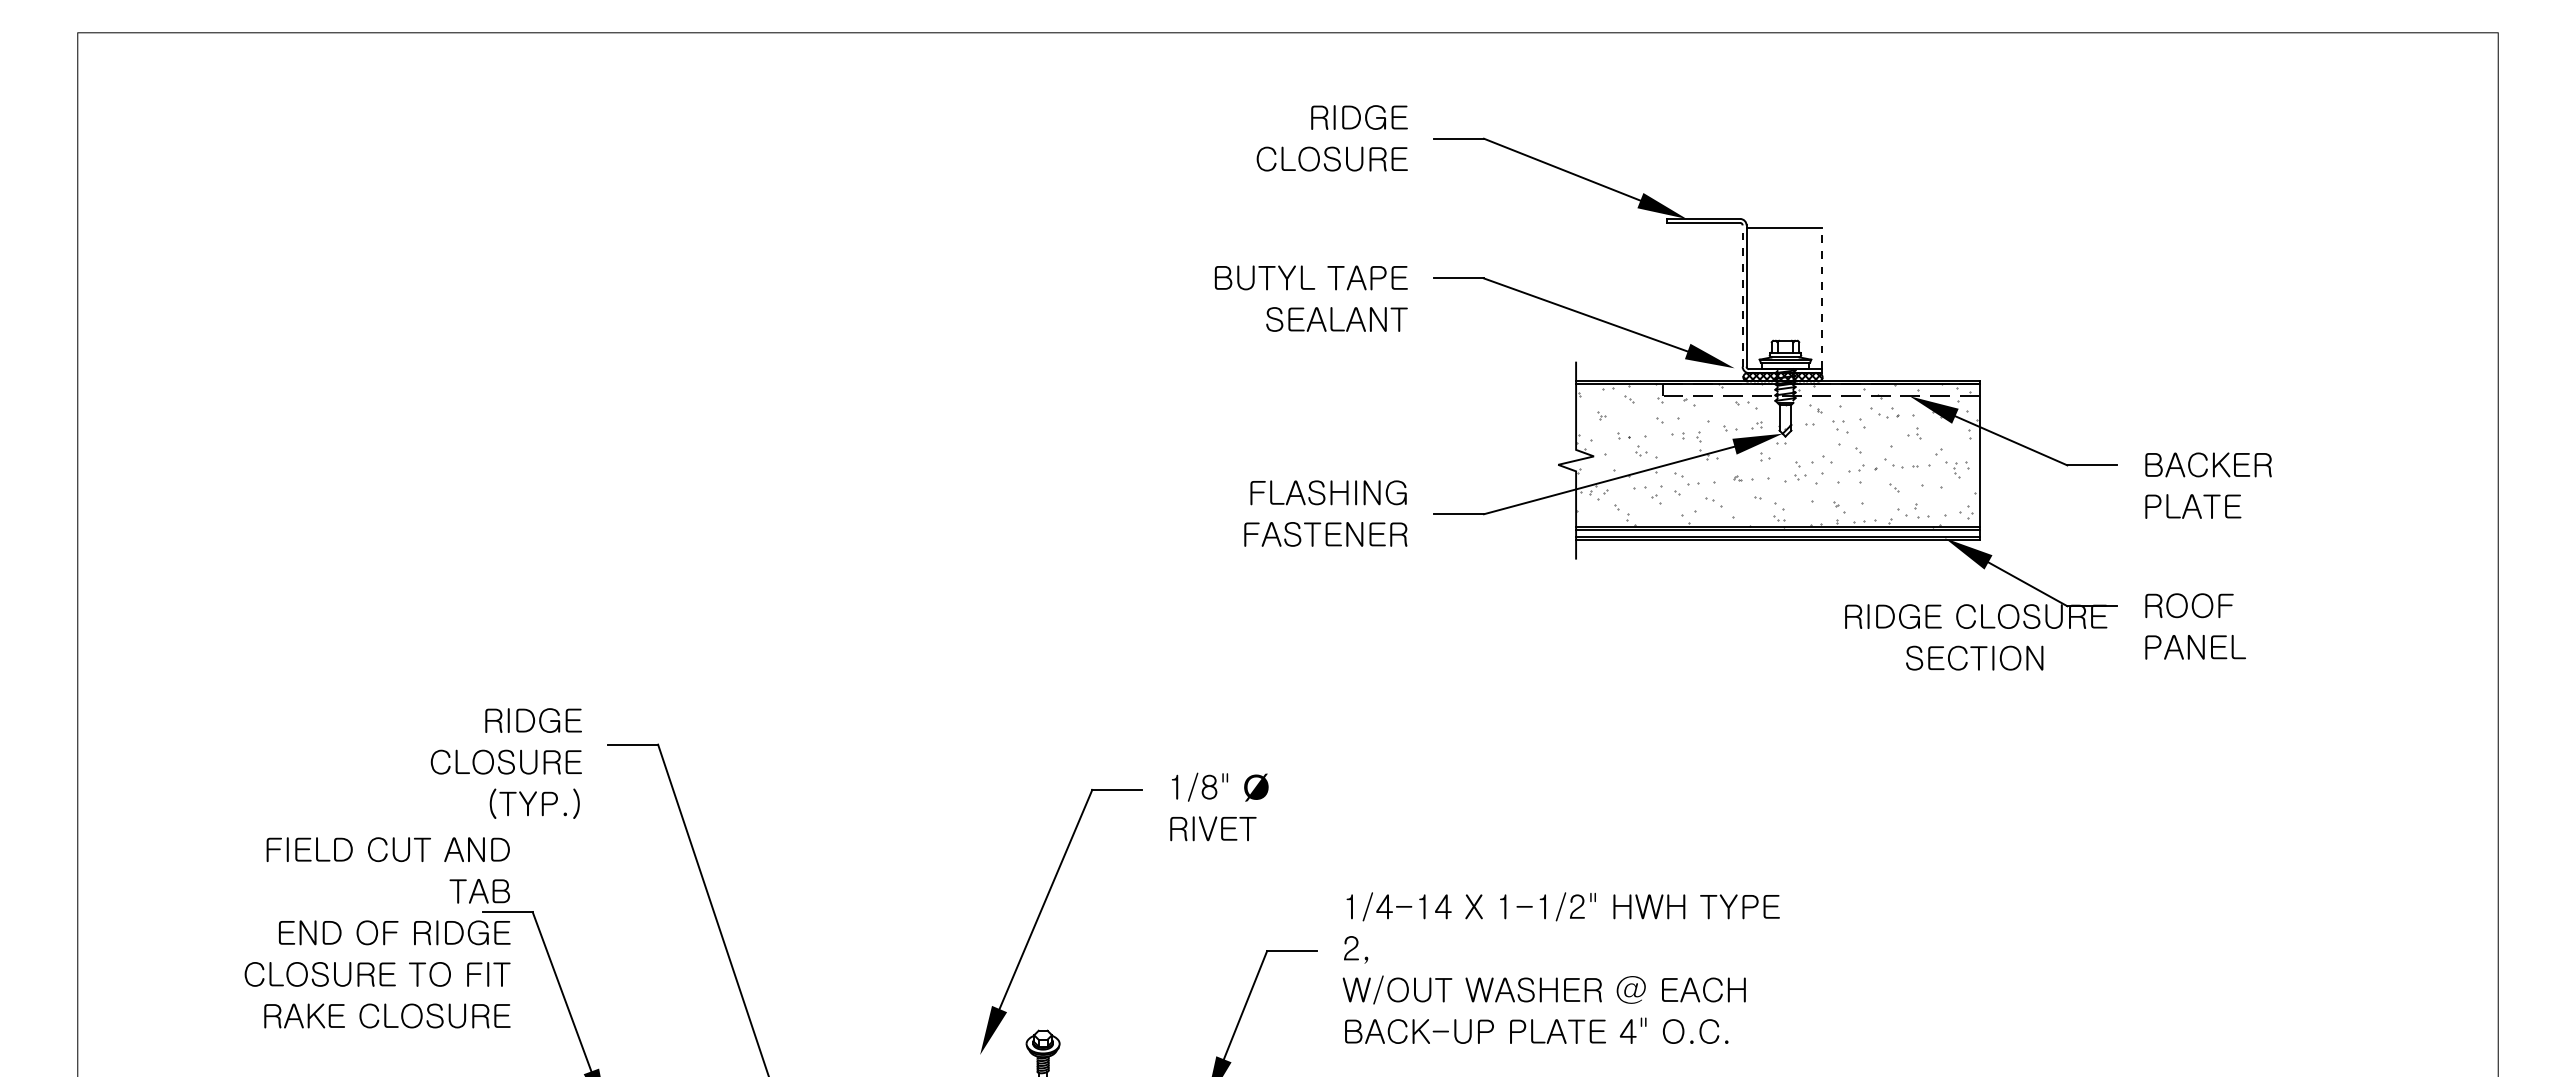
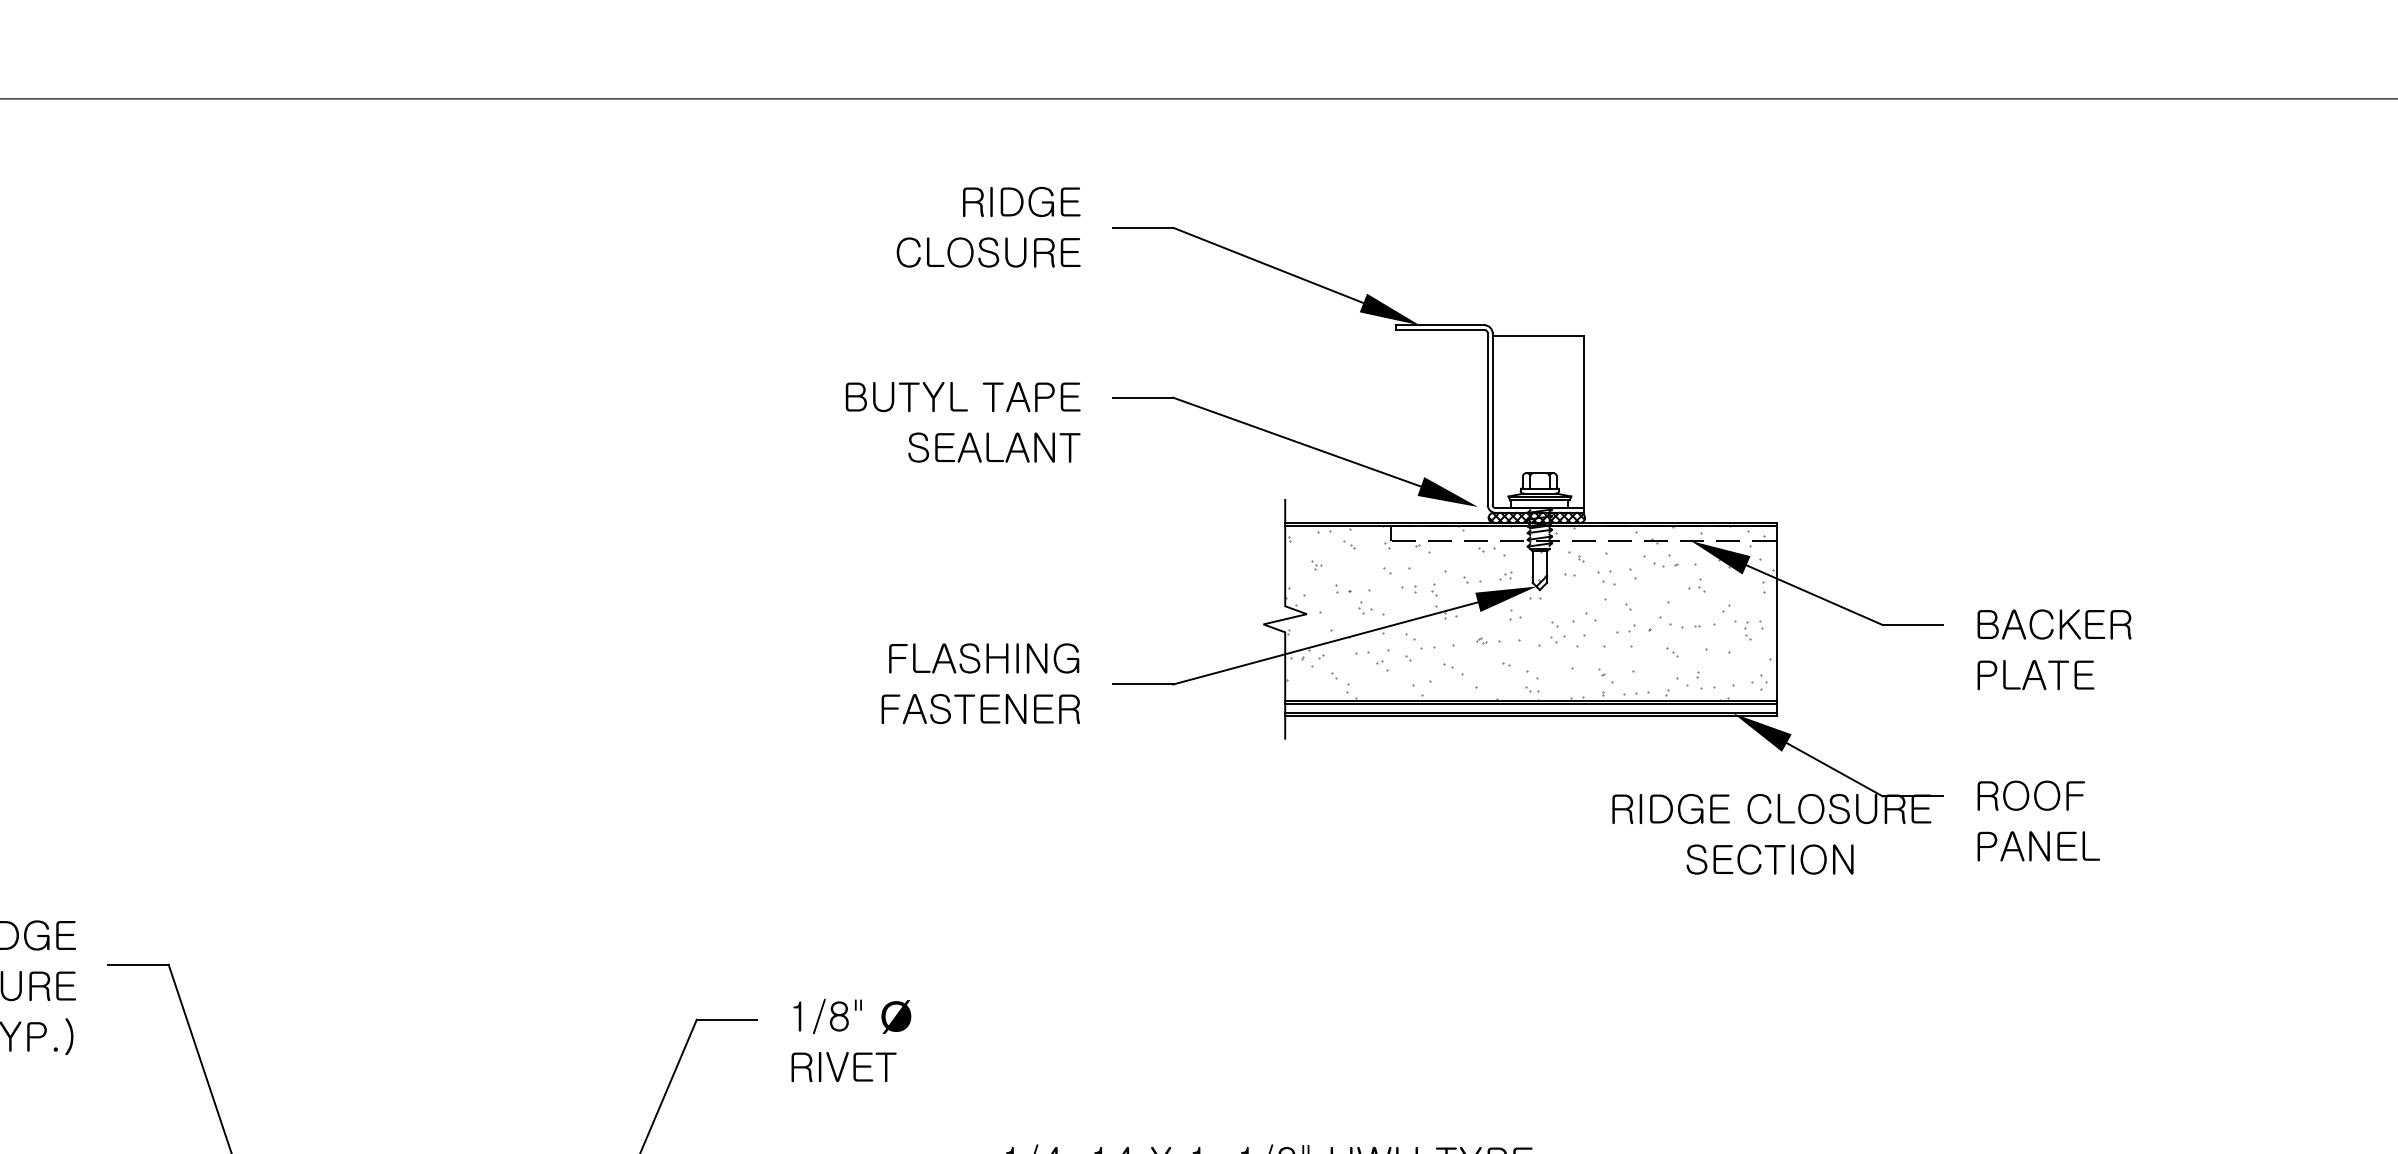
line: (1742, 296) -> (1487, 419), dashed -> solid
line: (1821, 298) -> (1583, 422), dashed -> solid

